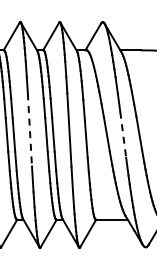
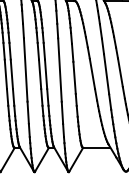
line: (29, 129) -> (25, 69), dashed -> solid
line: (123, 135) -> (106, 74), dashed -> solid

